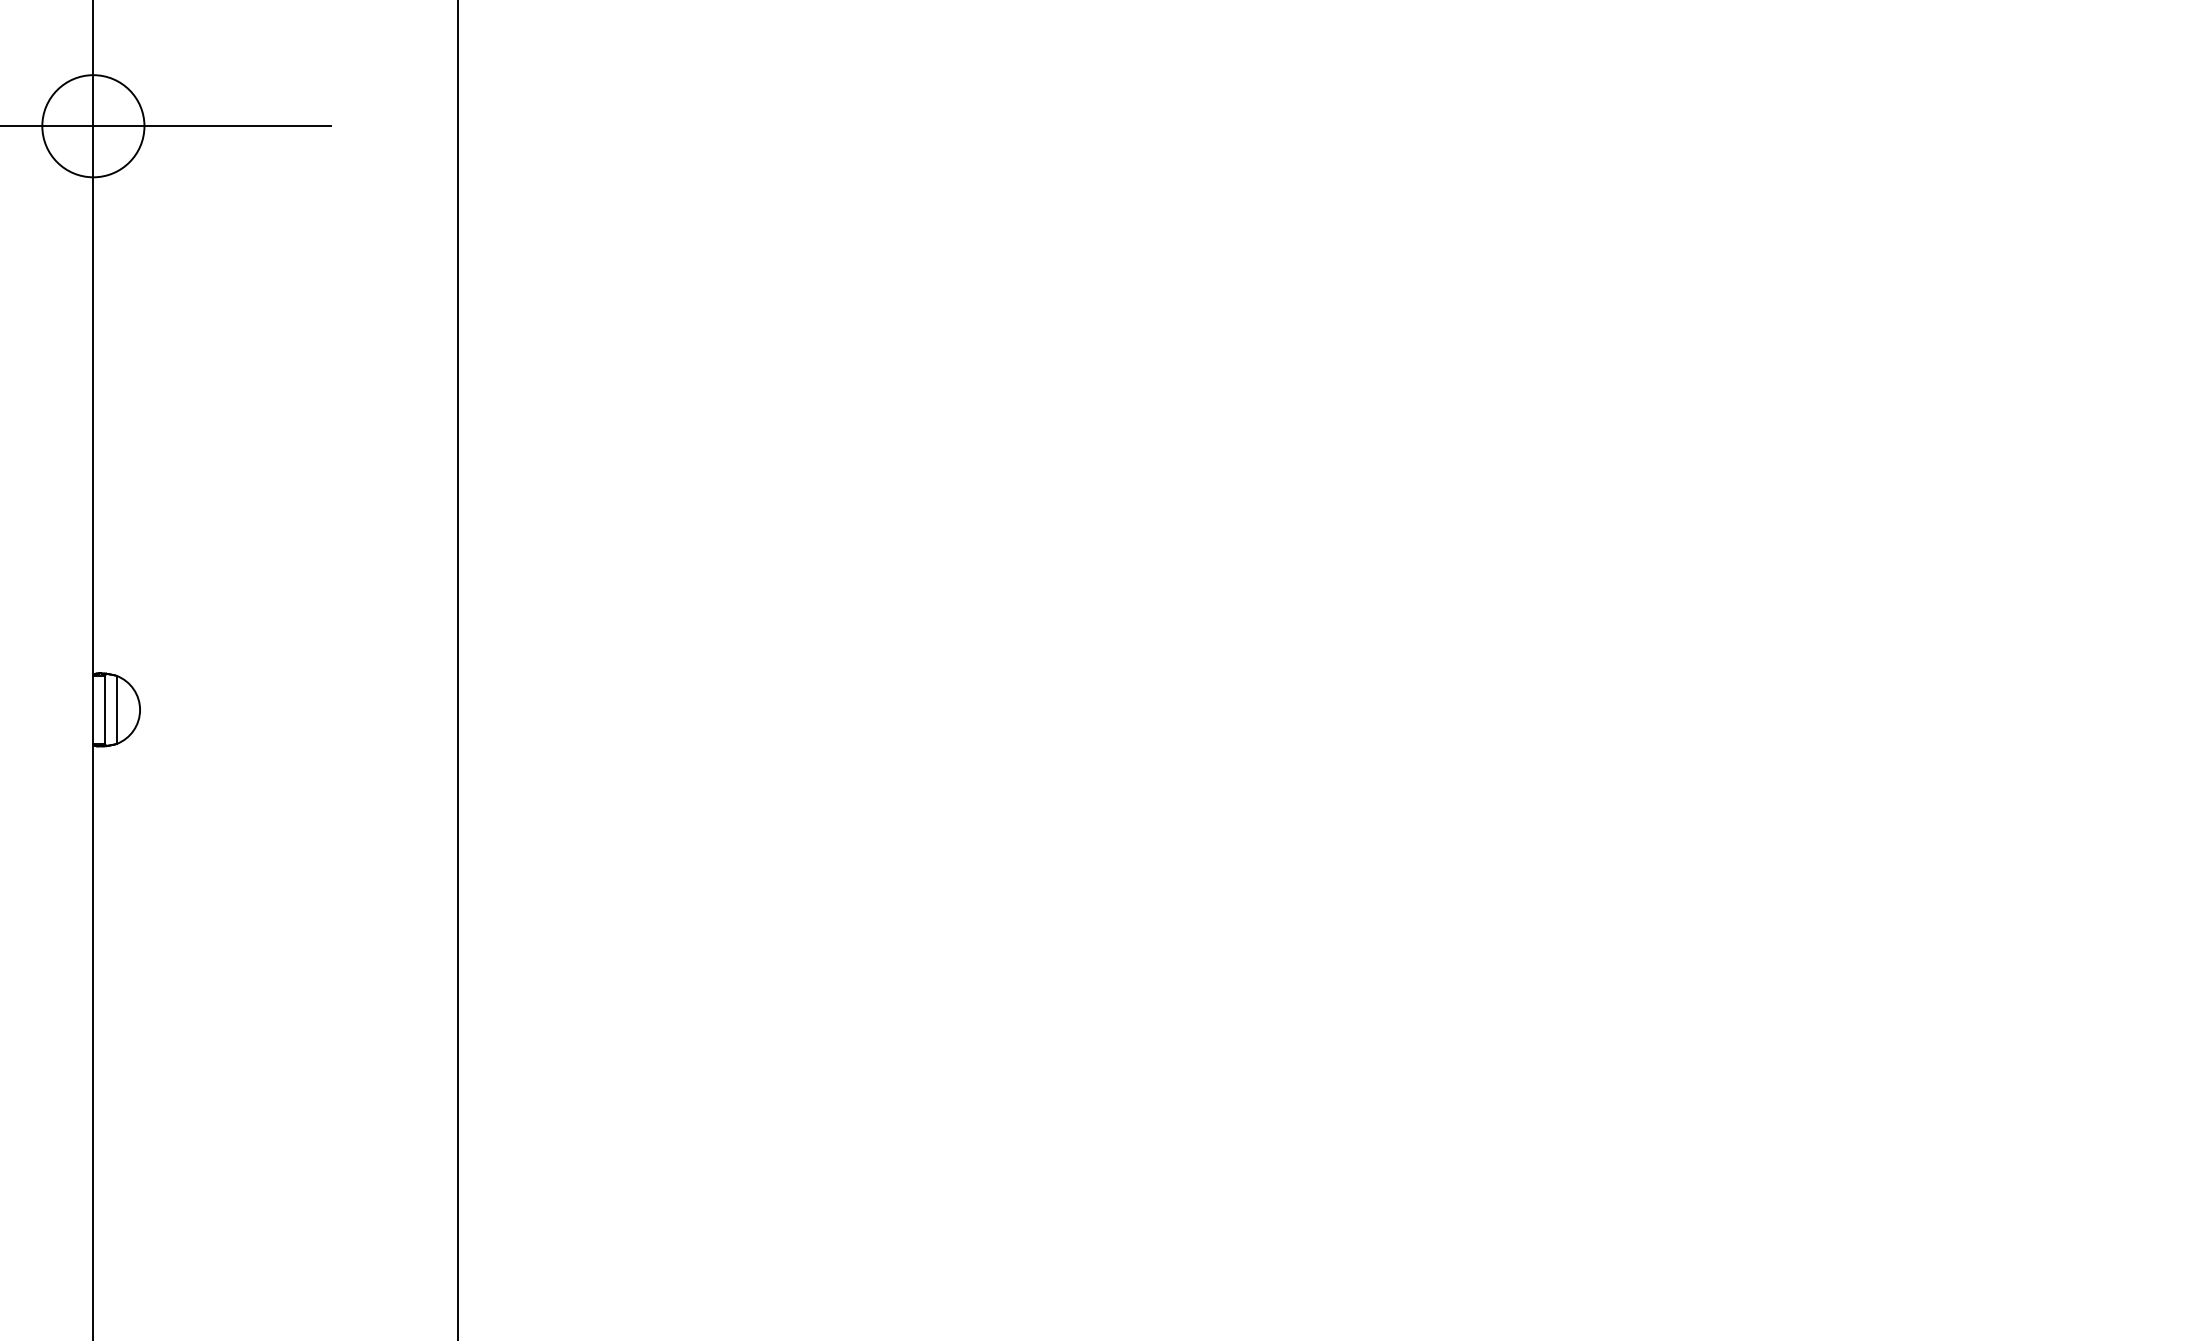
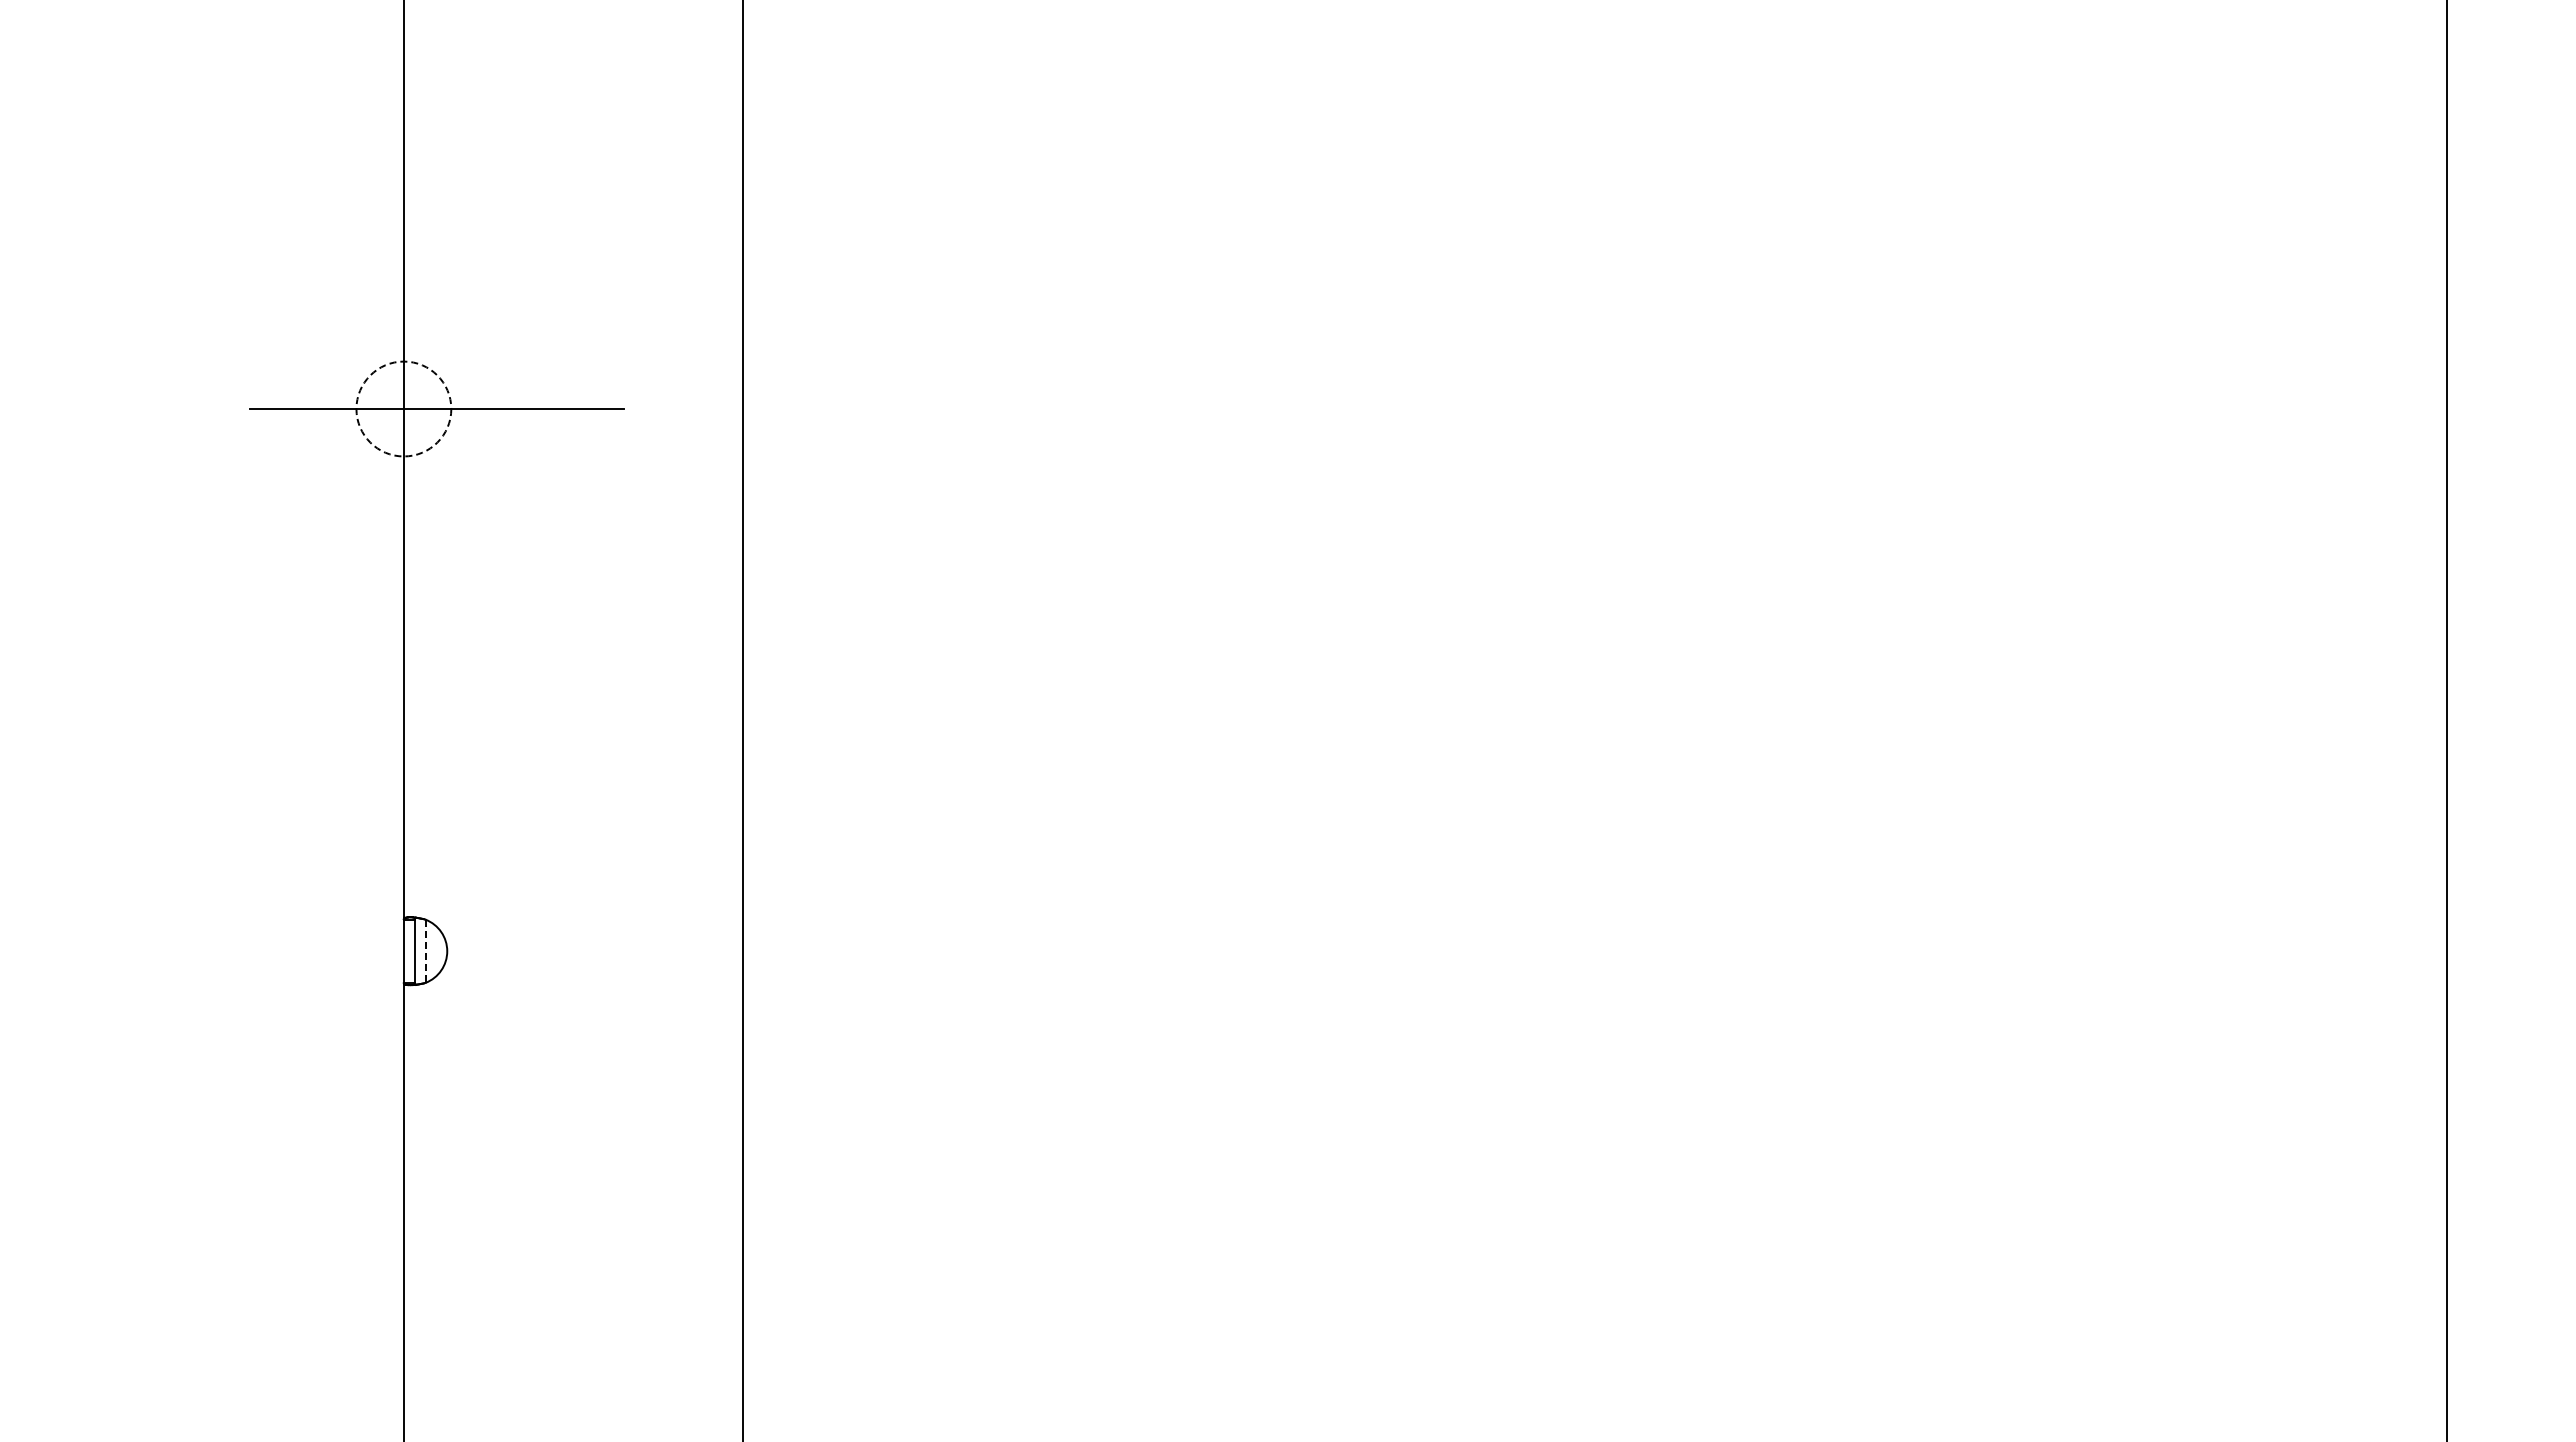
circle: (92, 125) -> (403, 408), solid -> dashed
line: (116, 710) -> (425, 951), solid -> dashed

